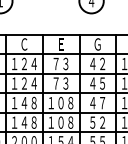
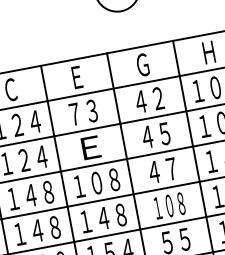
text: (60, 83) -> (89, 148), ７３ -> Ｅ
text: (60, 122) -> (102, 218), １０８ -> １４８
text: (97, 122) -> (169, 205), ５２ -> １０８

